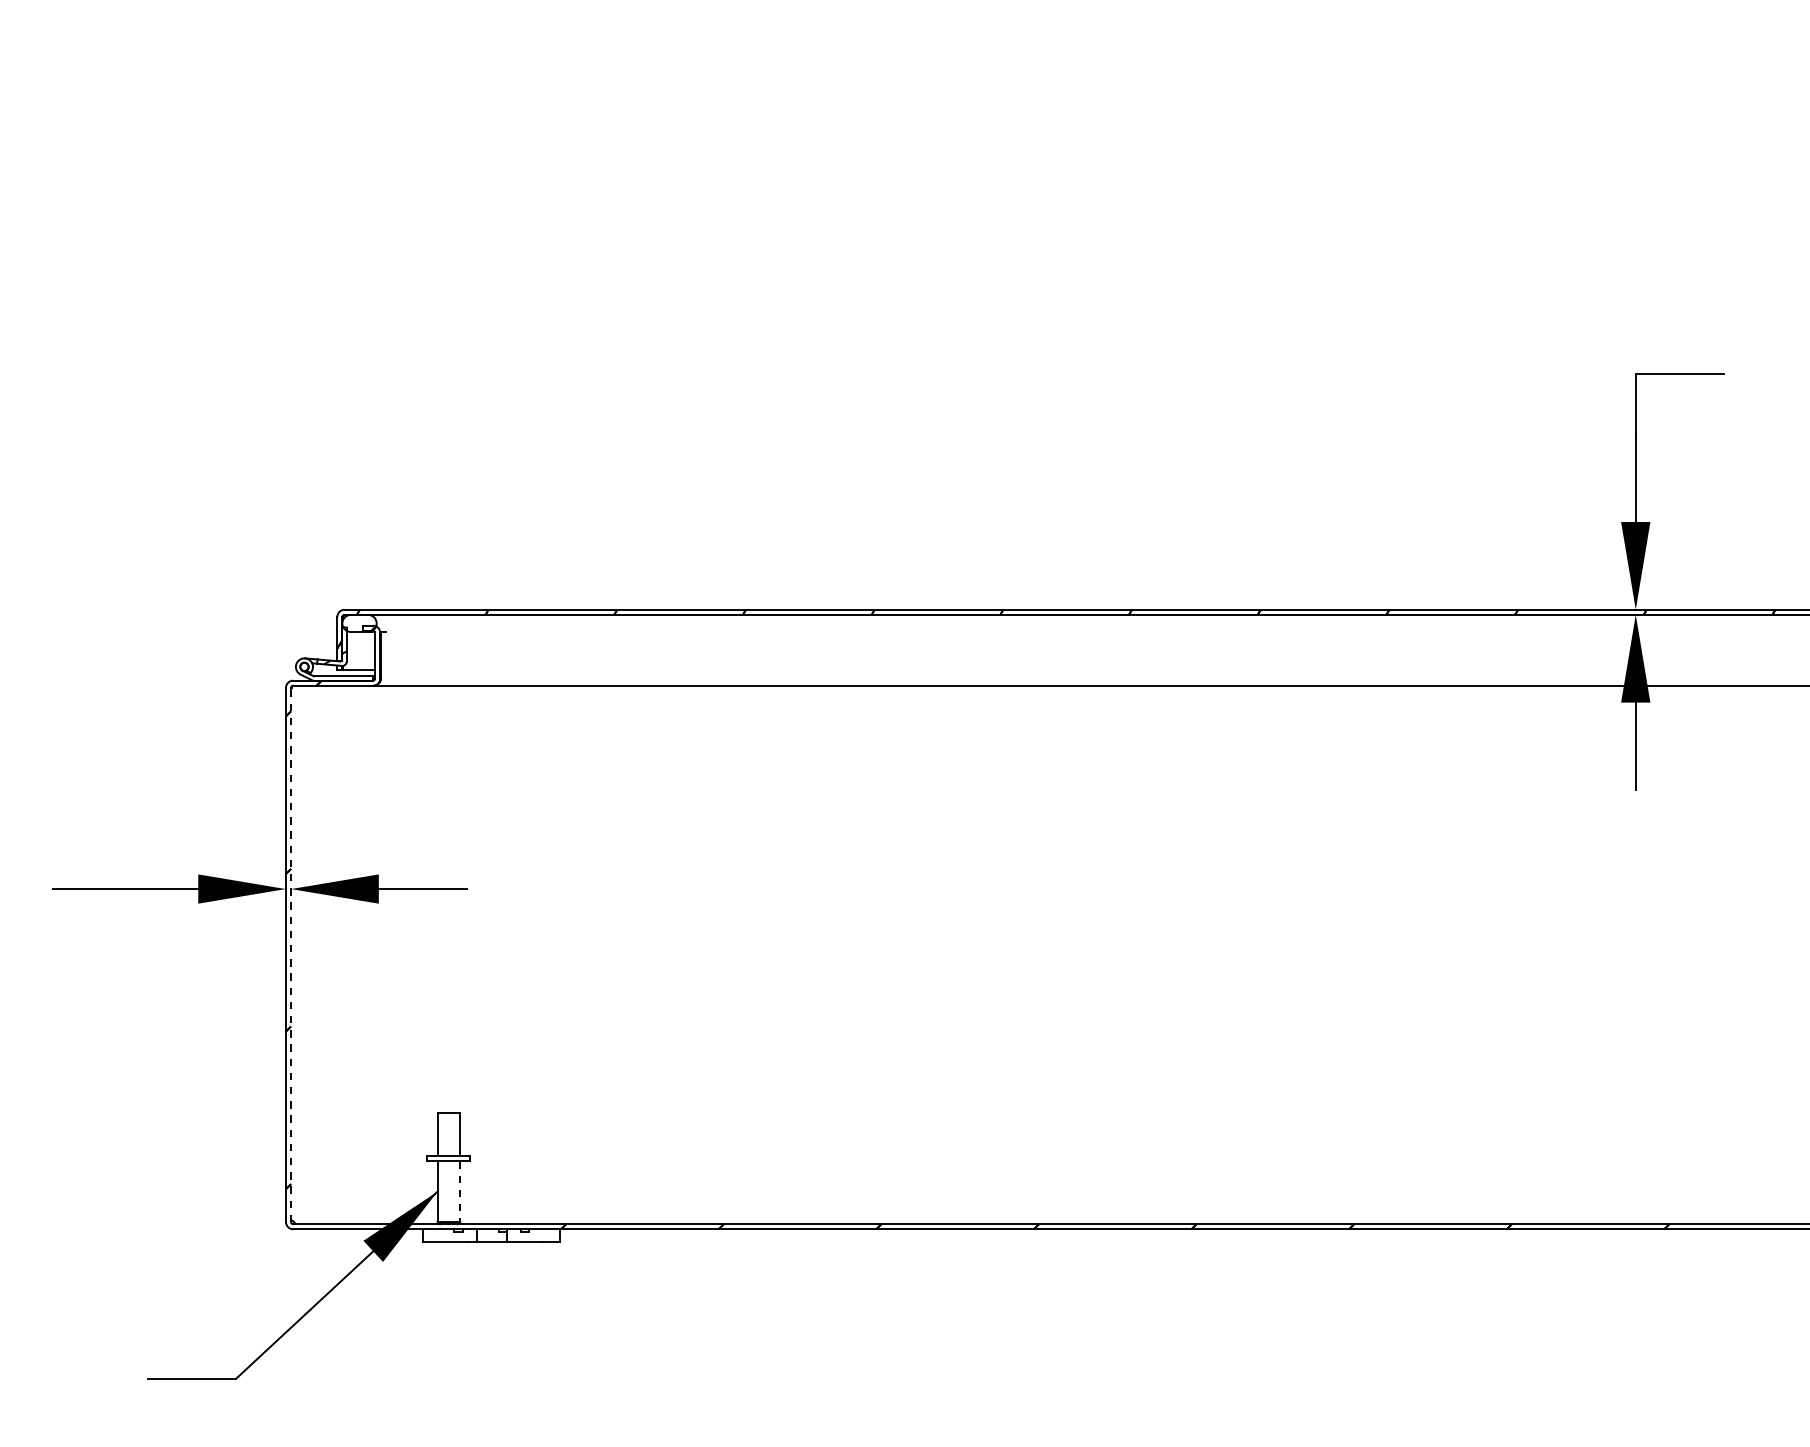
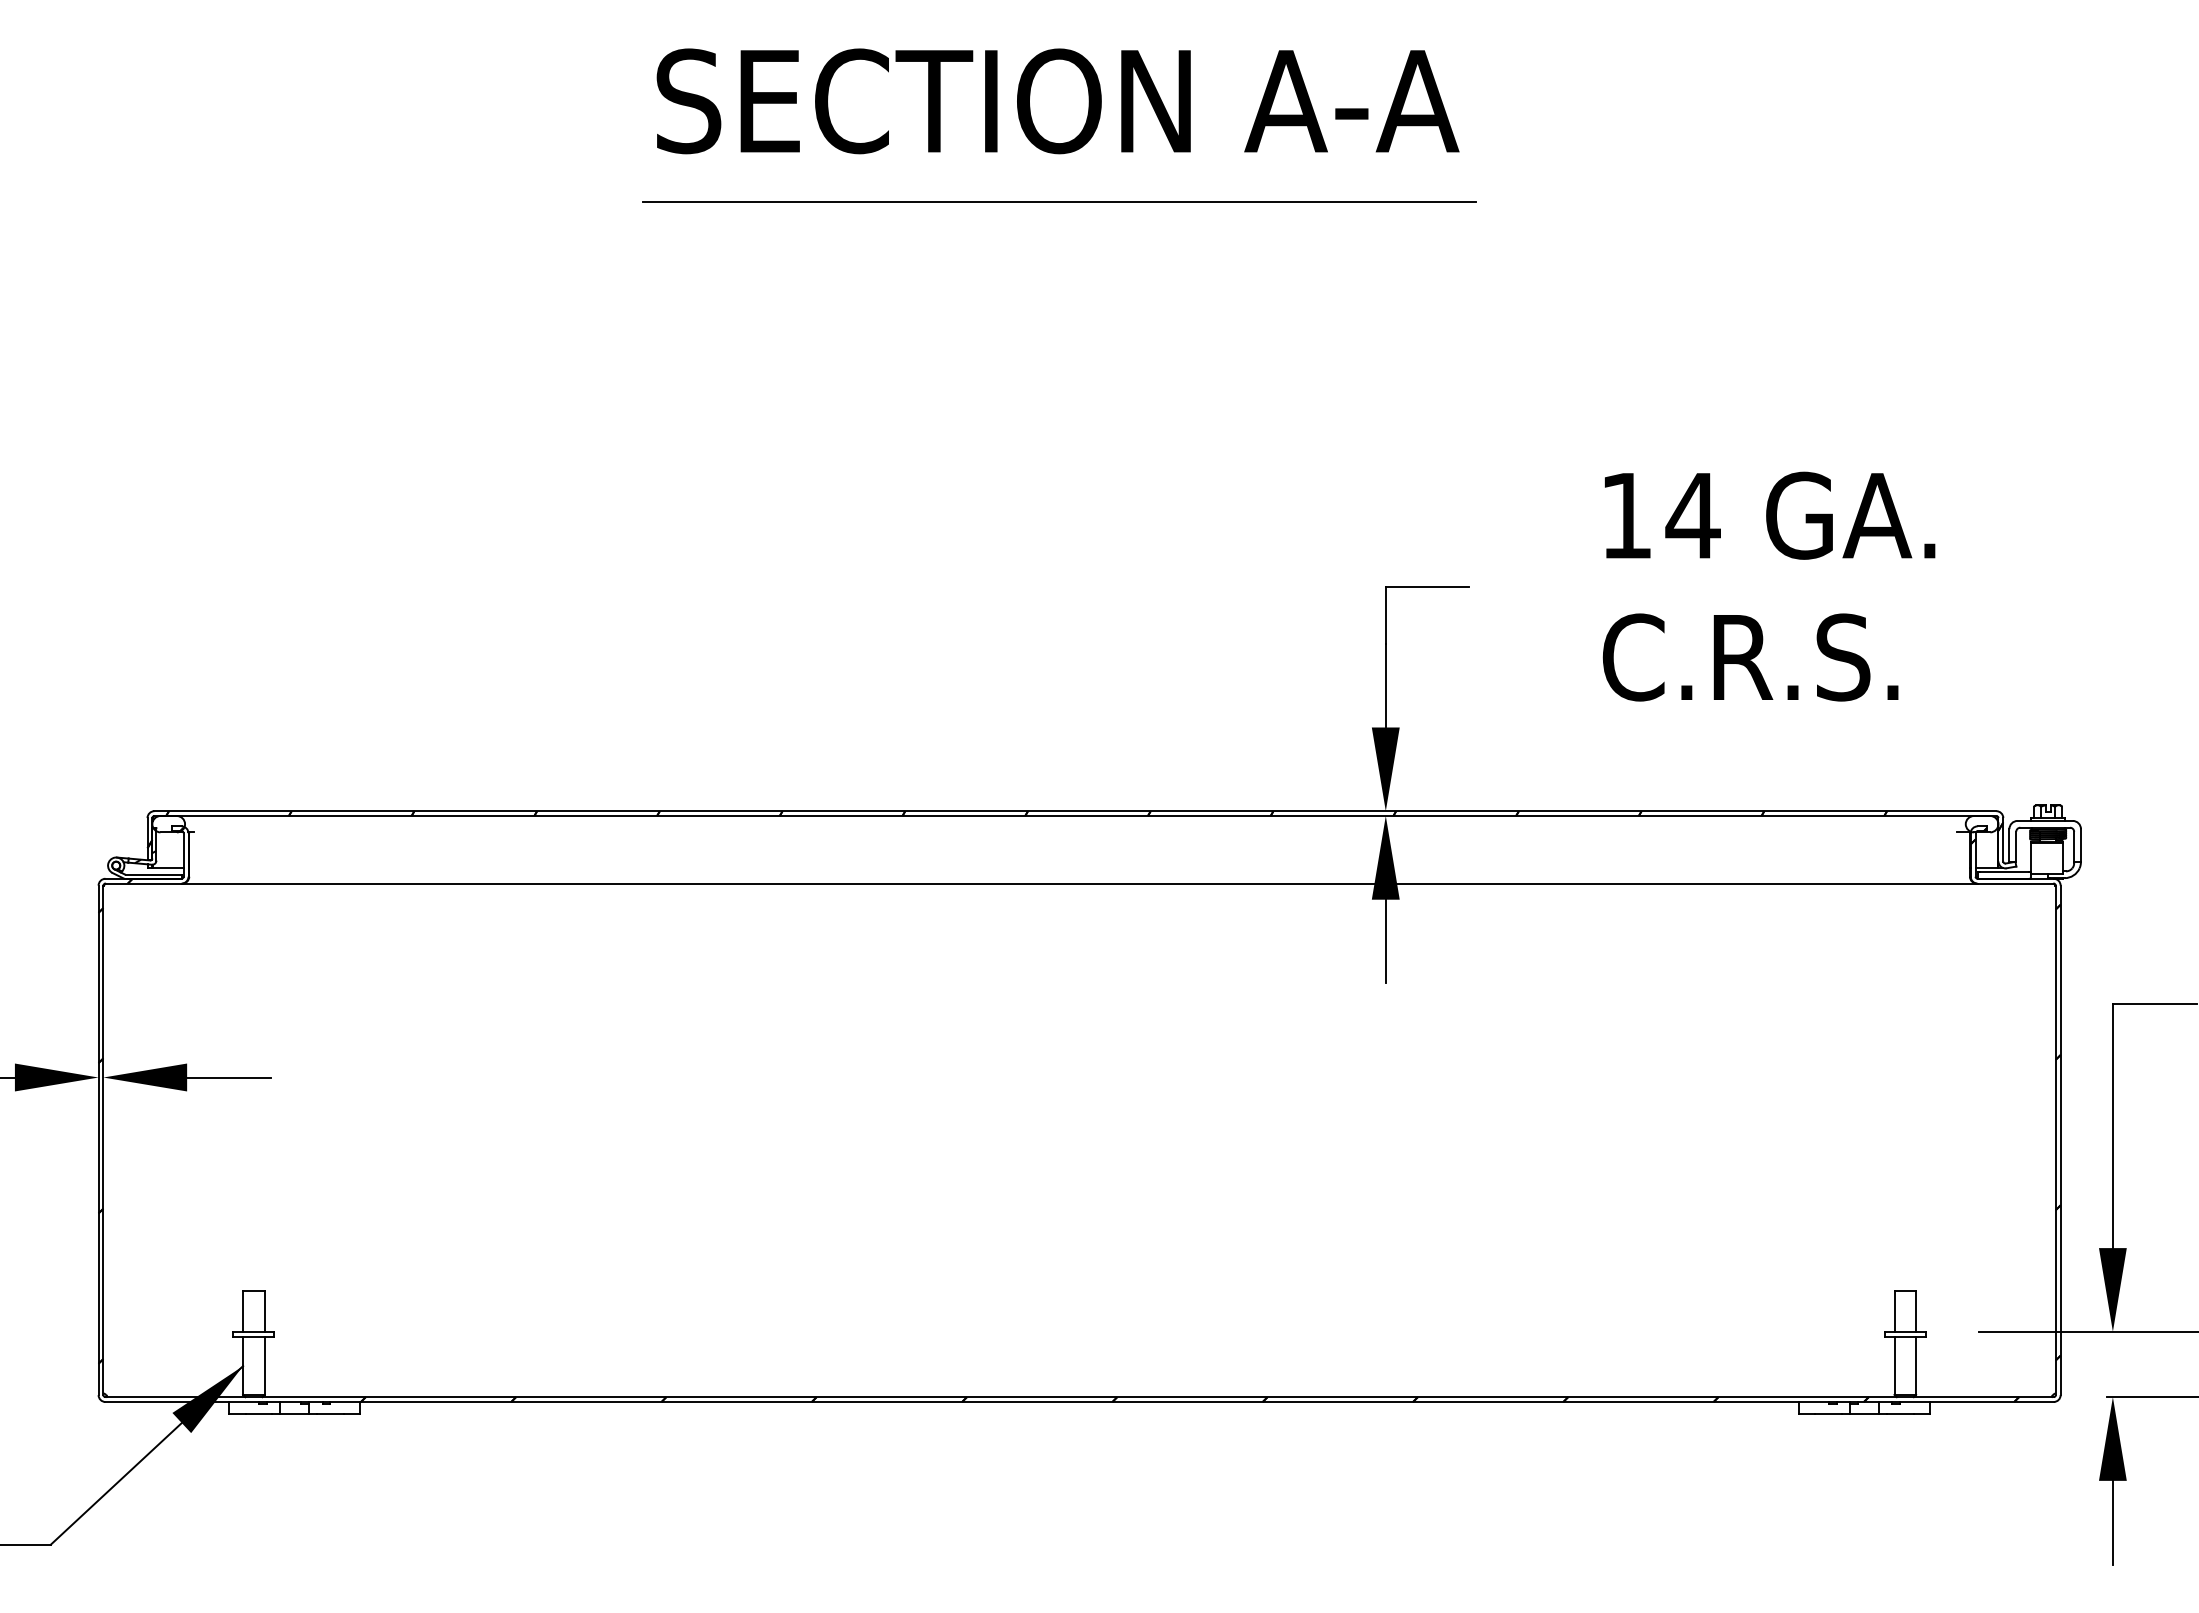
line: (291, 955) -> (103, 1140), dashed -> solid
line: (459, 1192) -> (264, 1366), dashed -> solid

